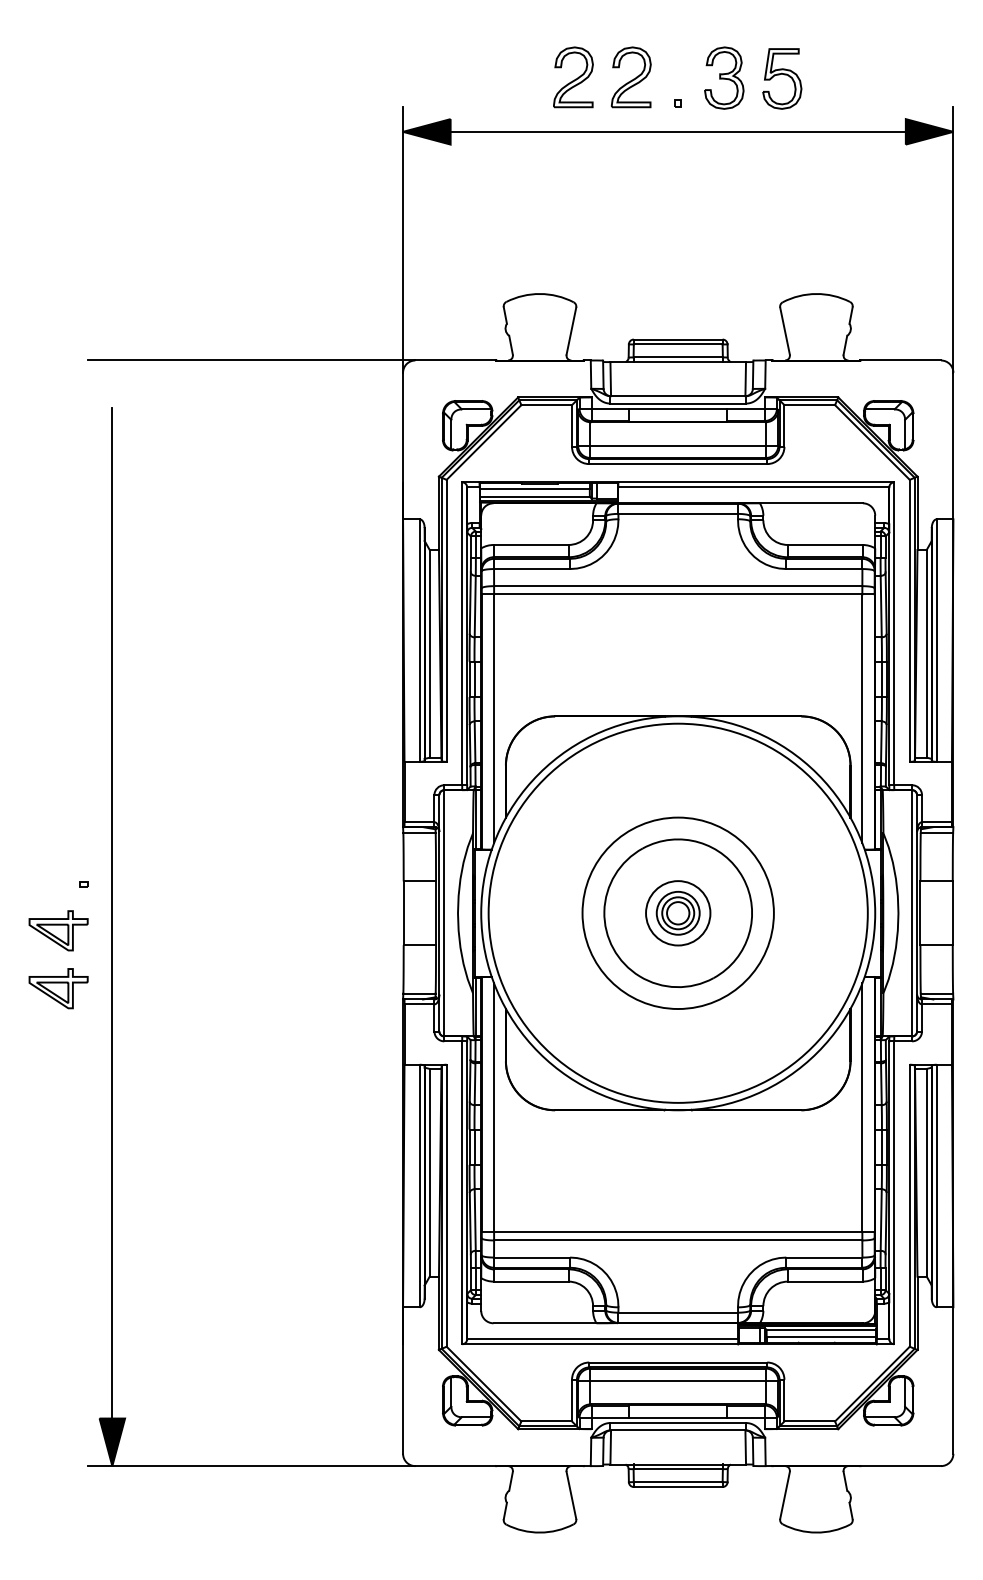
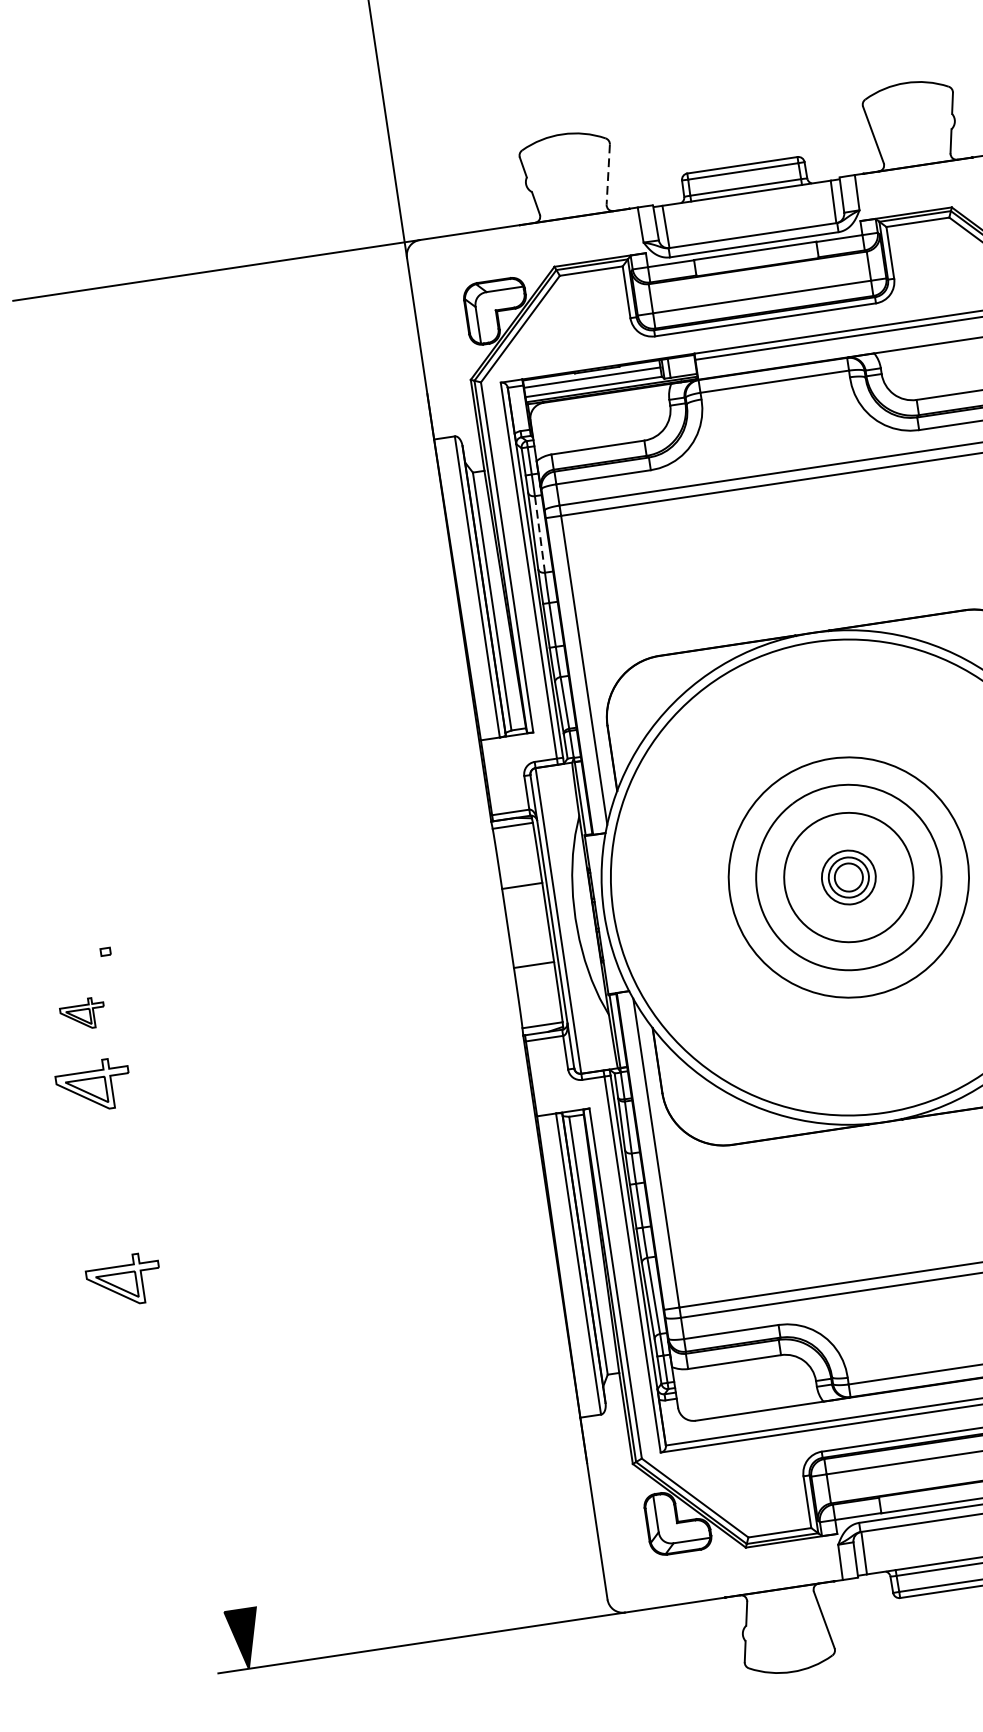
line: (571, 331) -> (608, 175), solid -> dashed
line: (475, 606) -> (540, 534), solid -> dashed
line: (112, 913) -> (146, 982), removed
circle: (678, 913) -> (849, 877), size x1.6
part: (58, 930) -> (82, 1013), size x0.6
part: (59, 1145) -> (123, 1280), added

